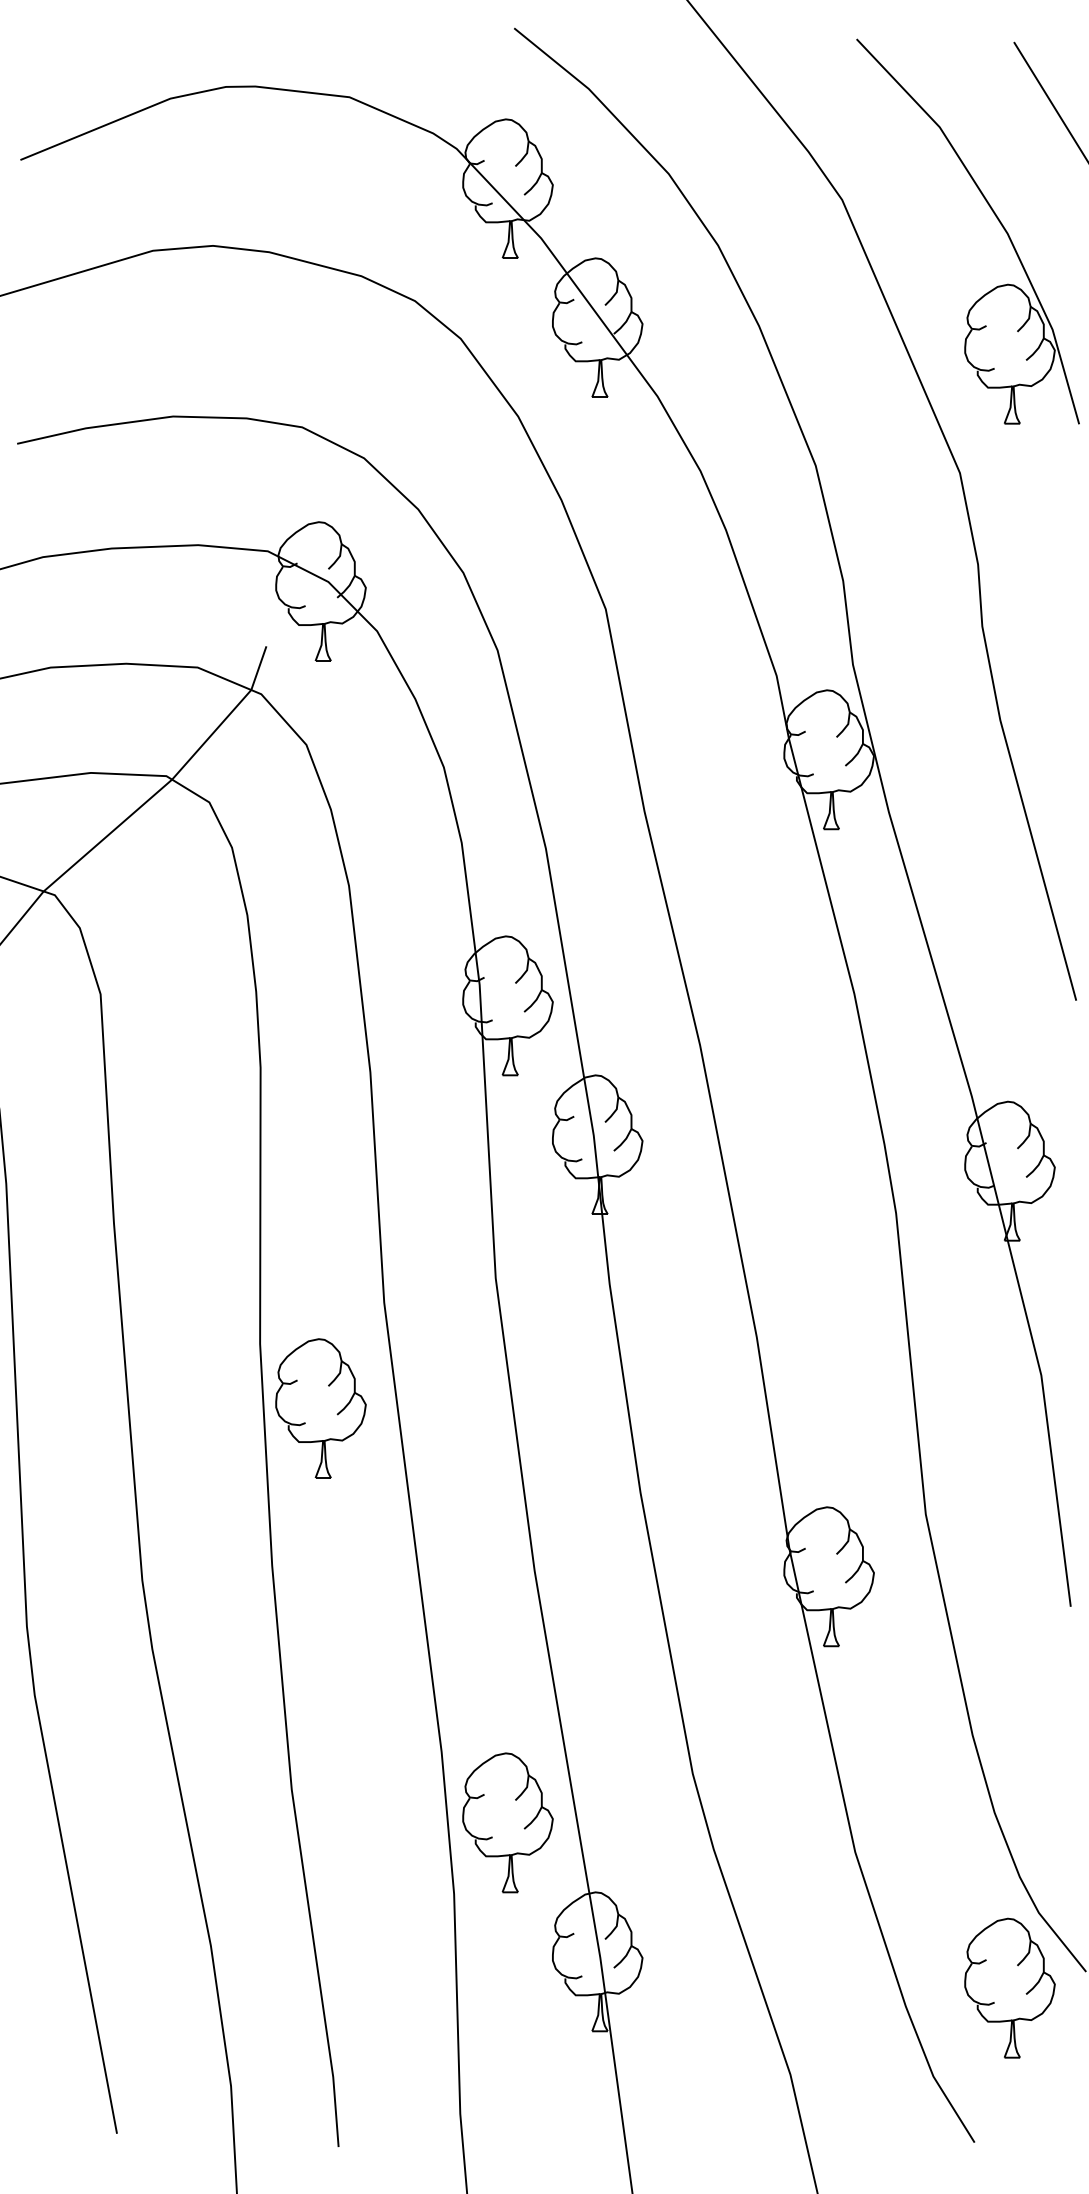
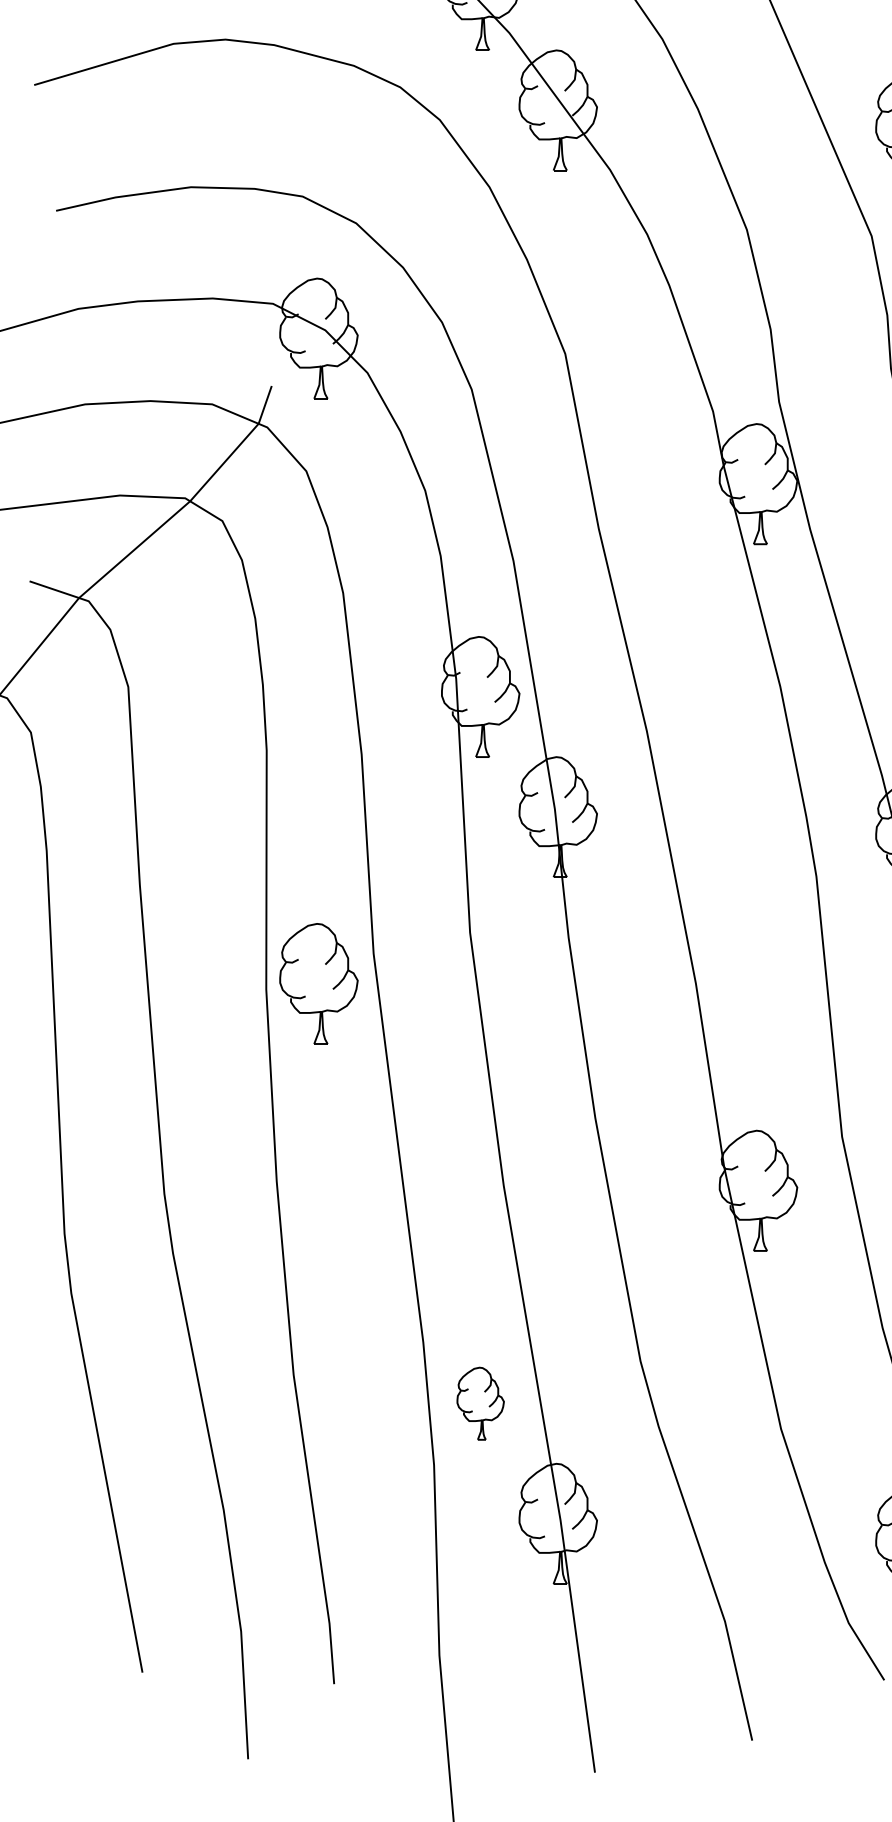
part: (320, 1408) -> (318, 983), moved
part: (507, 1822) -> (480, 1403), size x0.6

